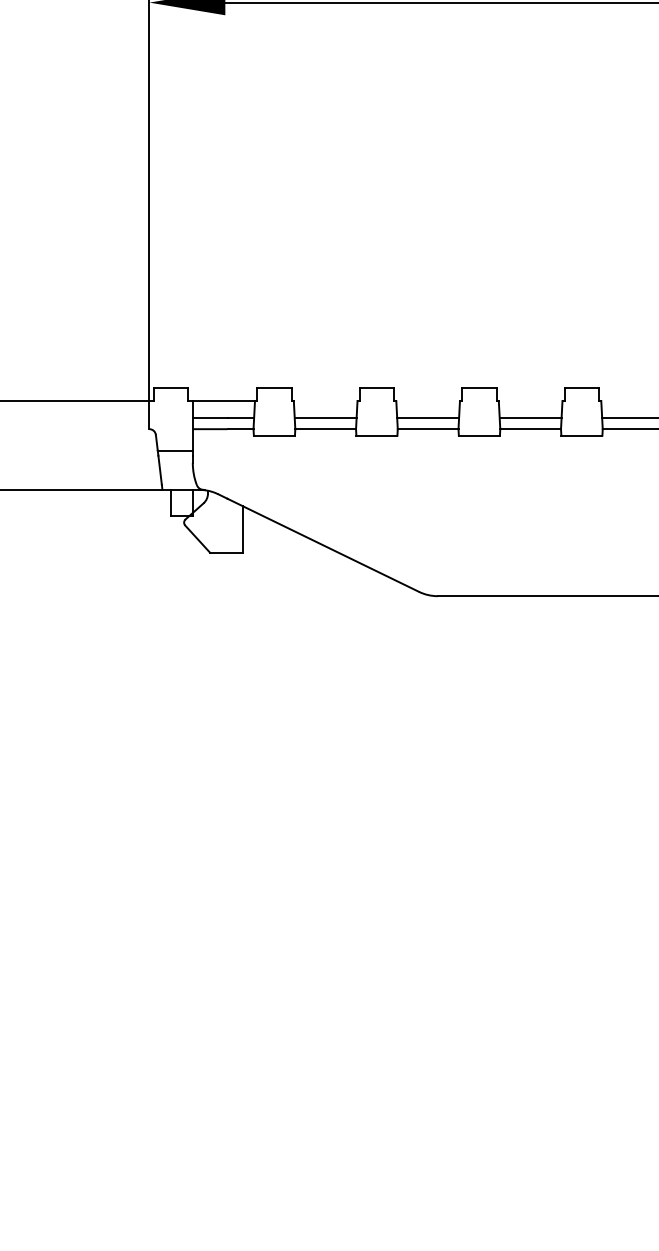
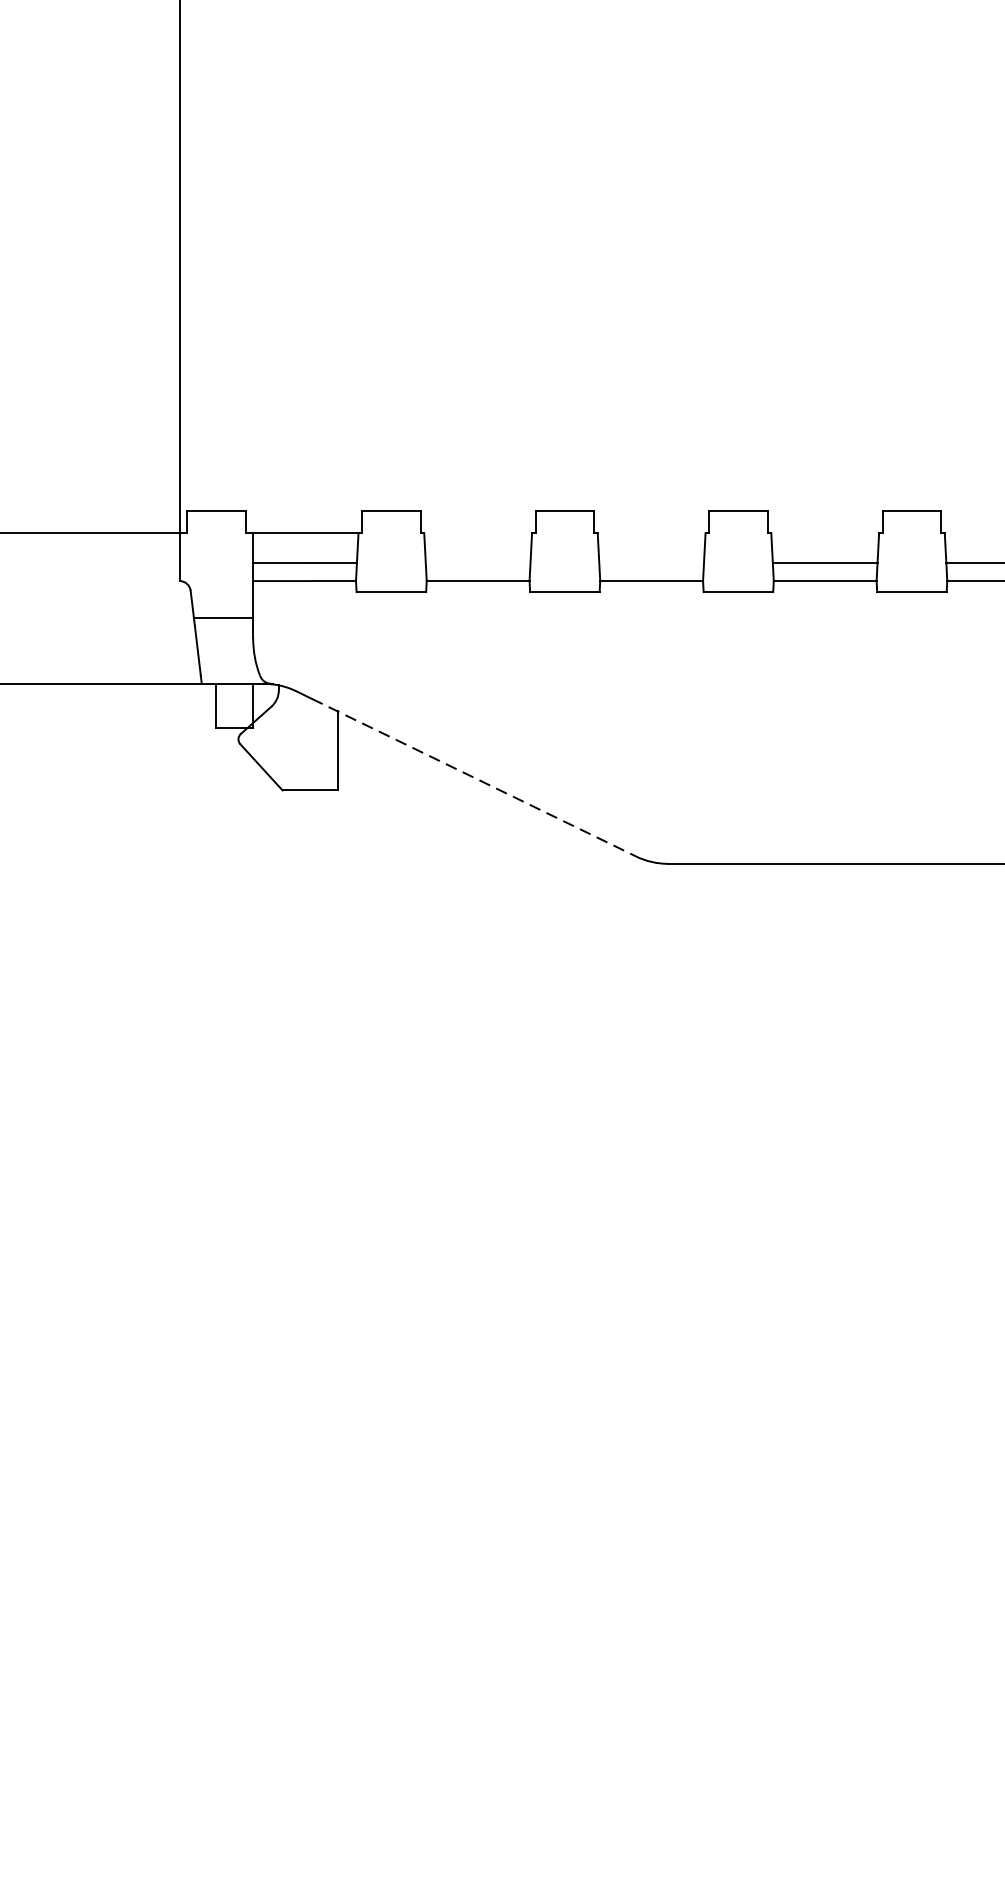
line: (325, 418) -> (477, 562), removed
line: (428, 418) -> (652, 562), removed
line: (323, 545) -> (474, 778), solid -> dashed

